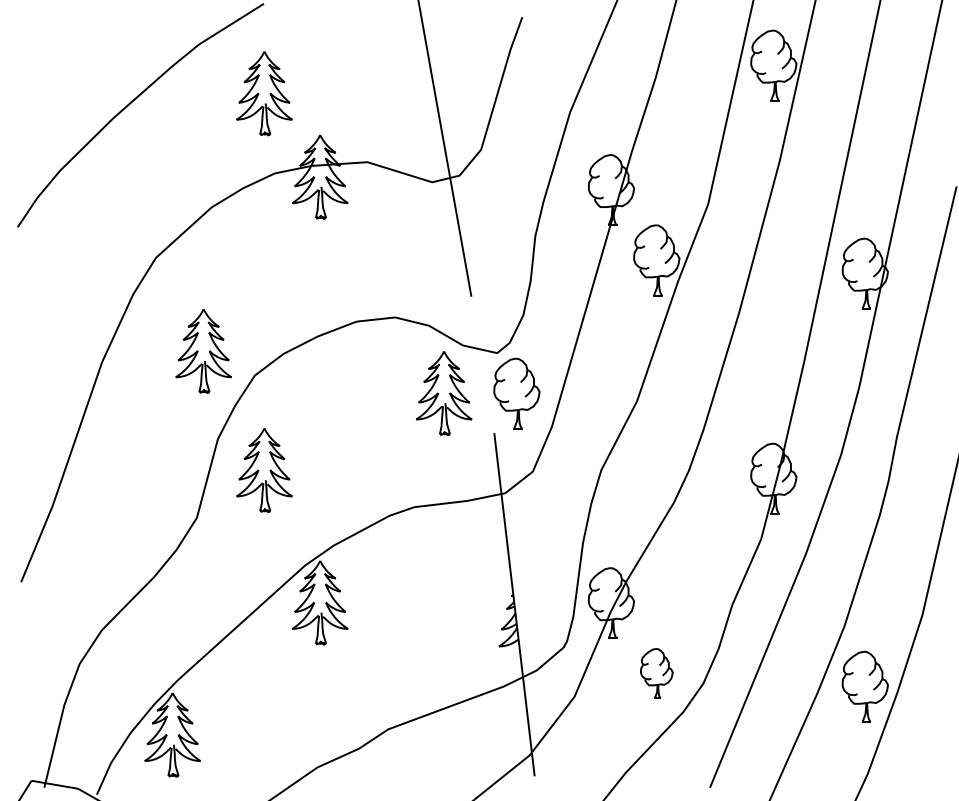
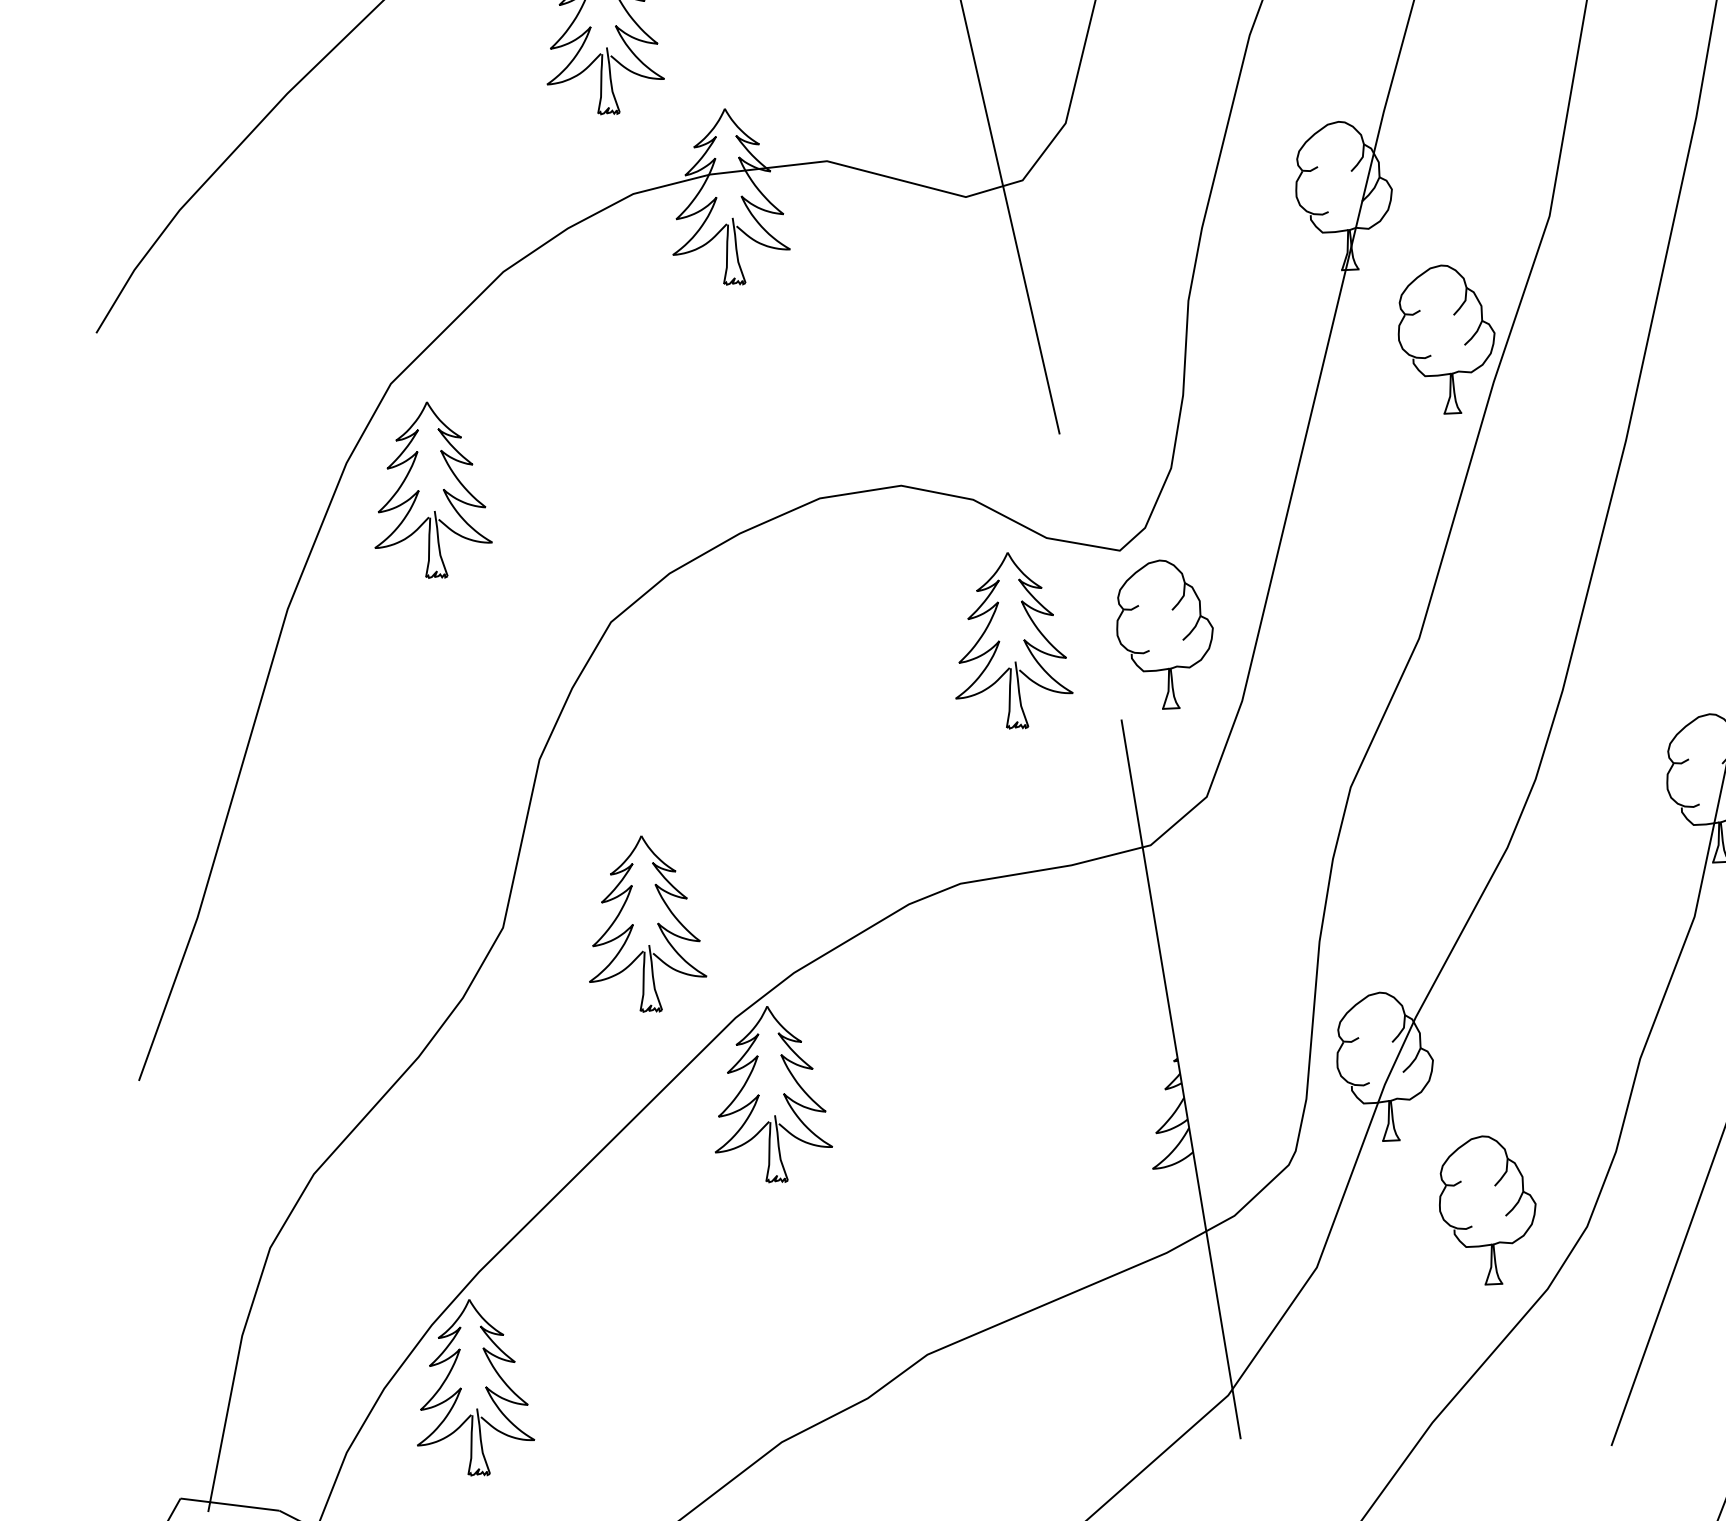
part: (203, 351) -> (430, 491), moved
part: (264, 470) -> (645, 924), moved
part: (656, 673) -> (1487, 1210), size x1.43

